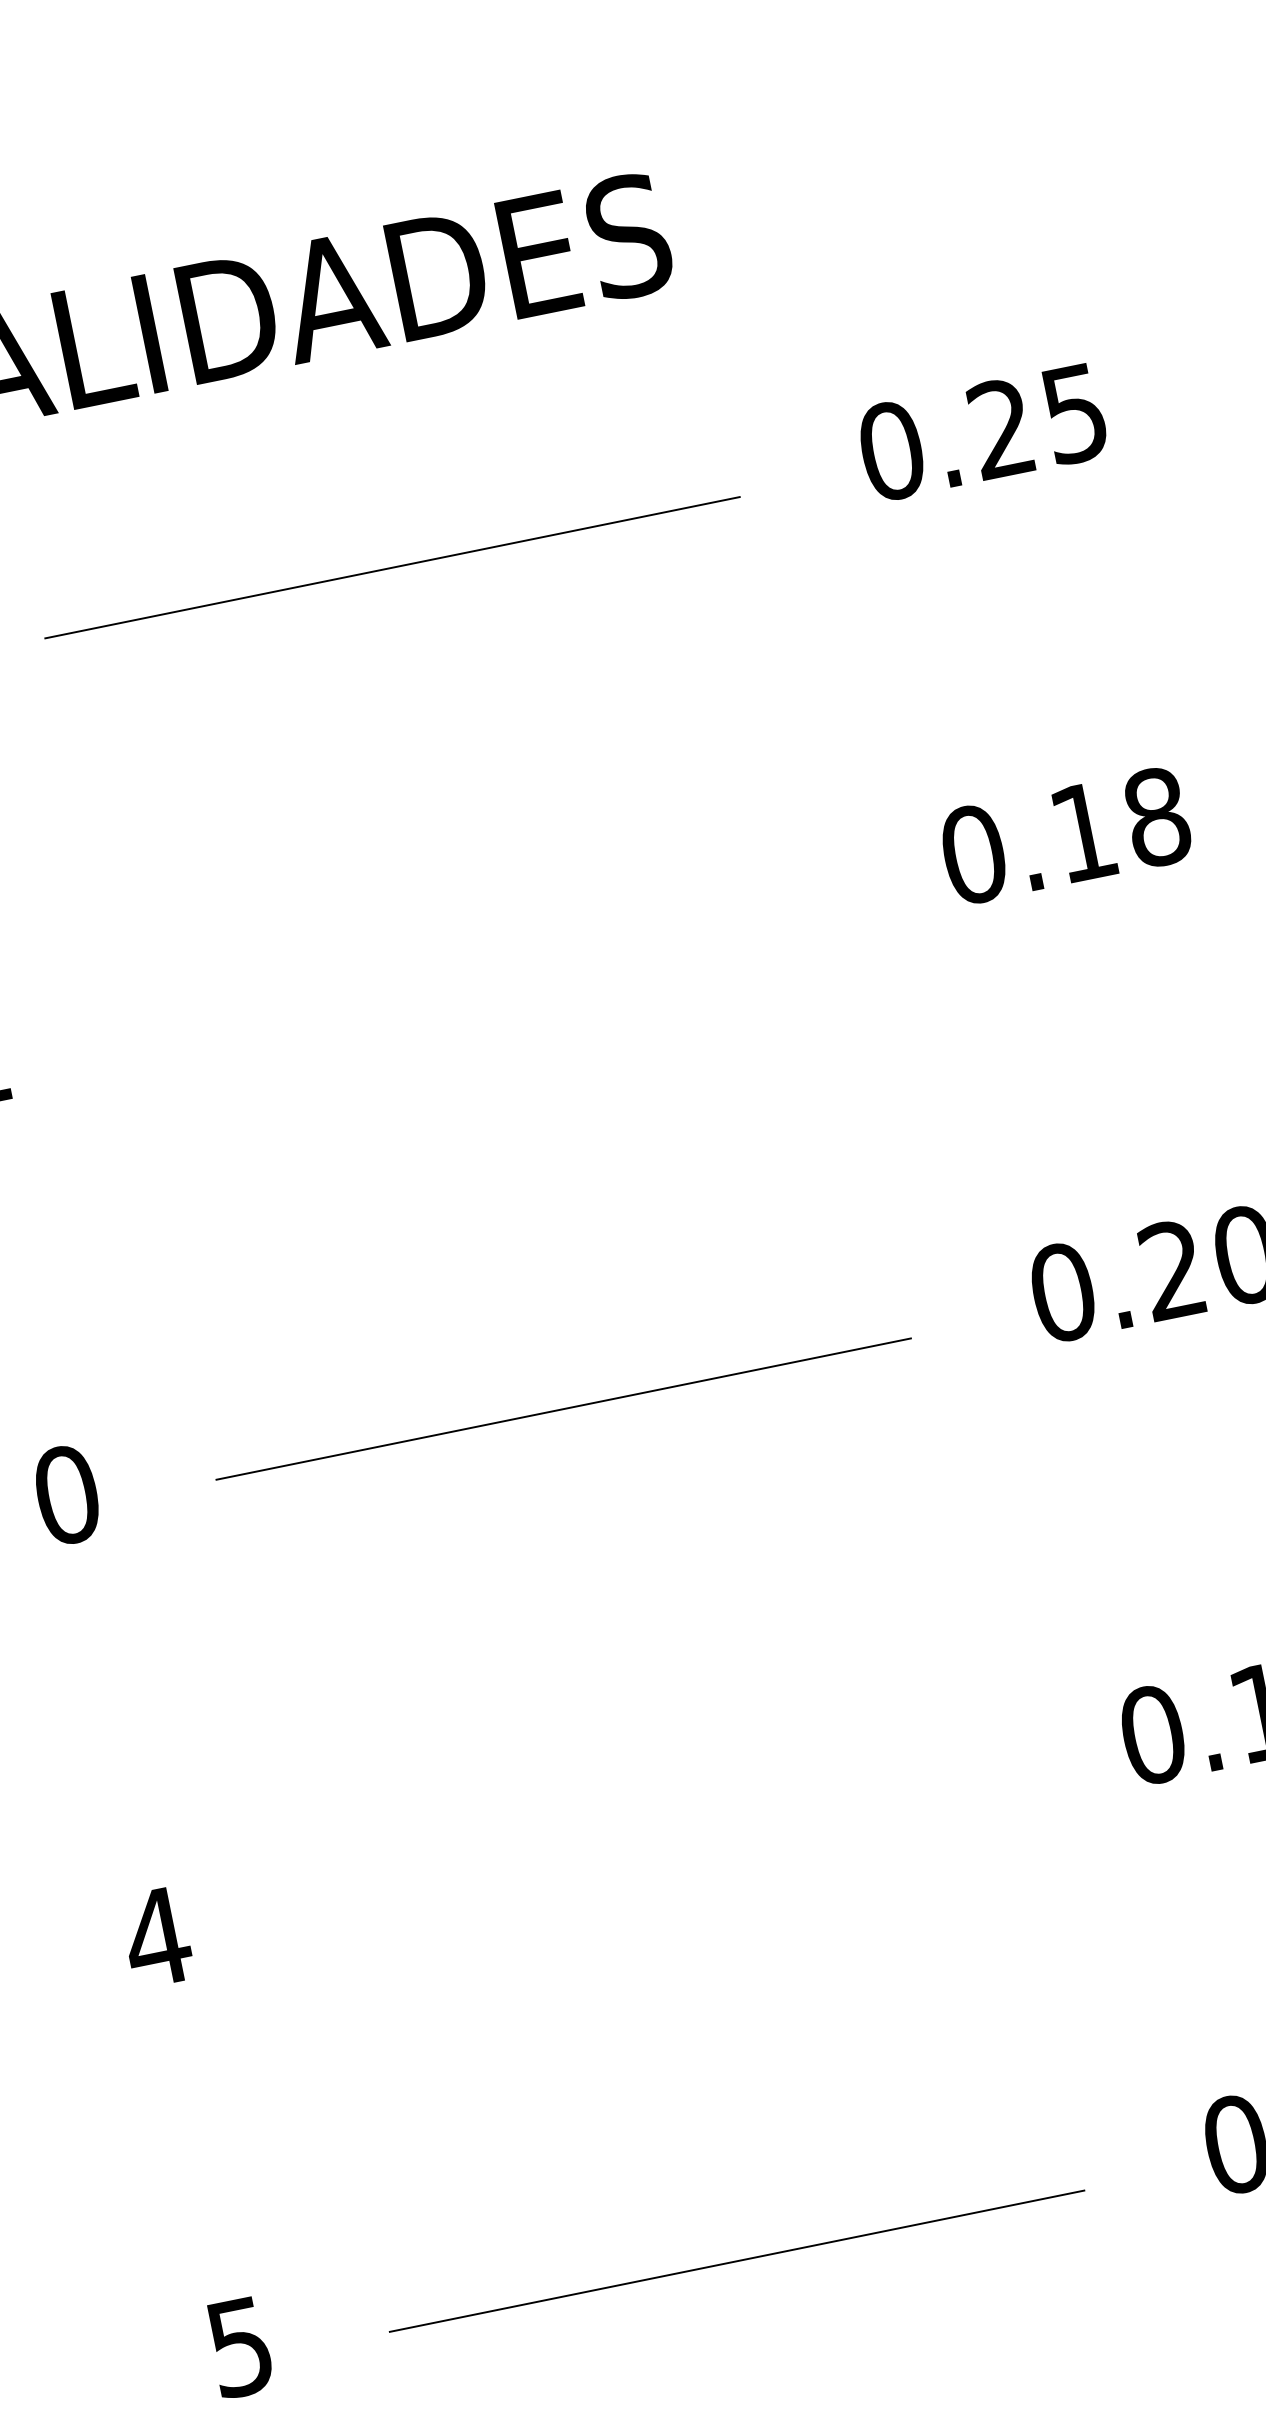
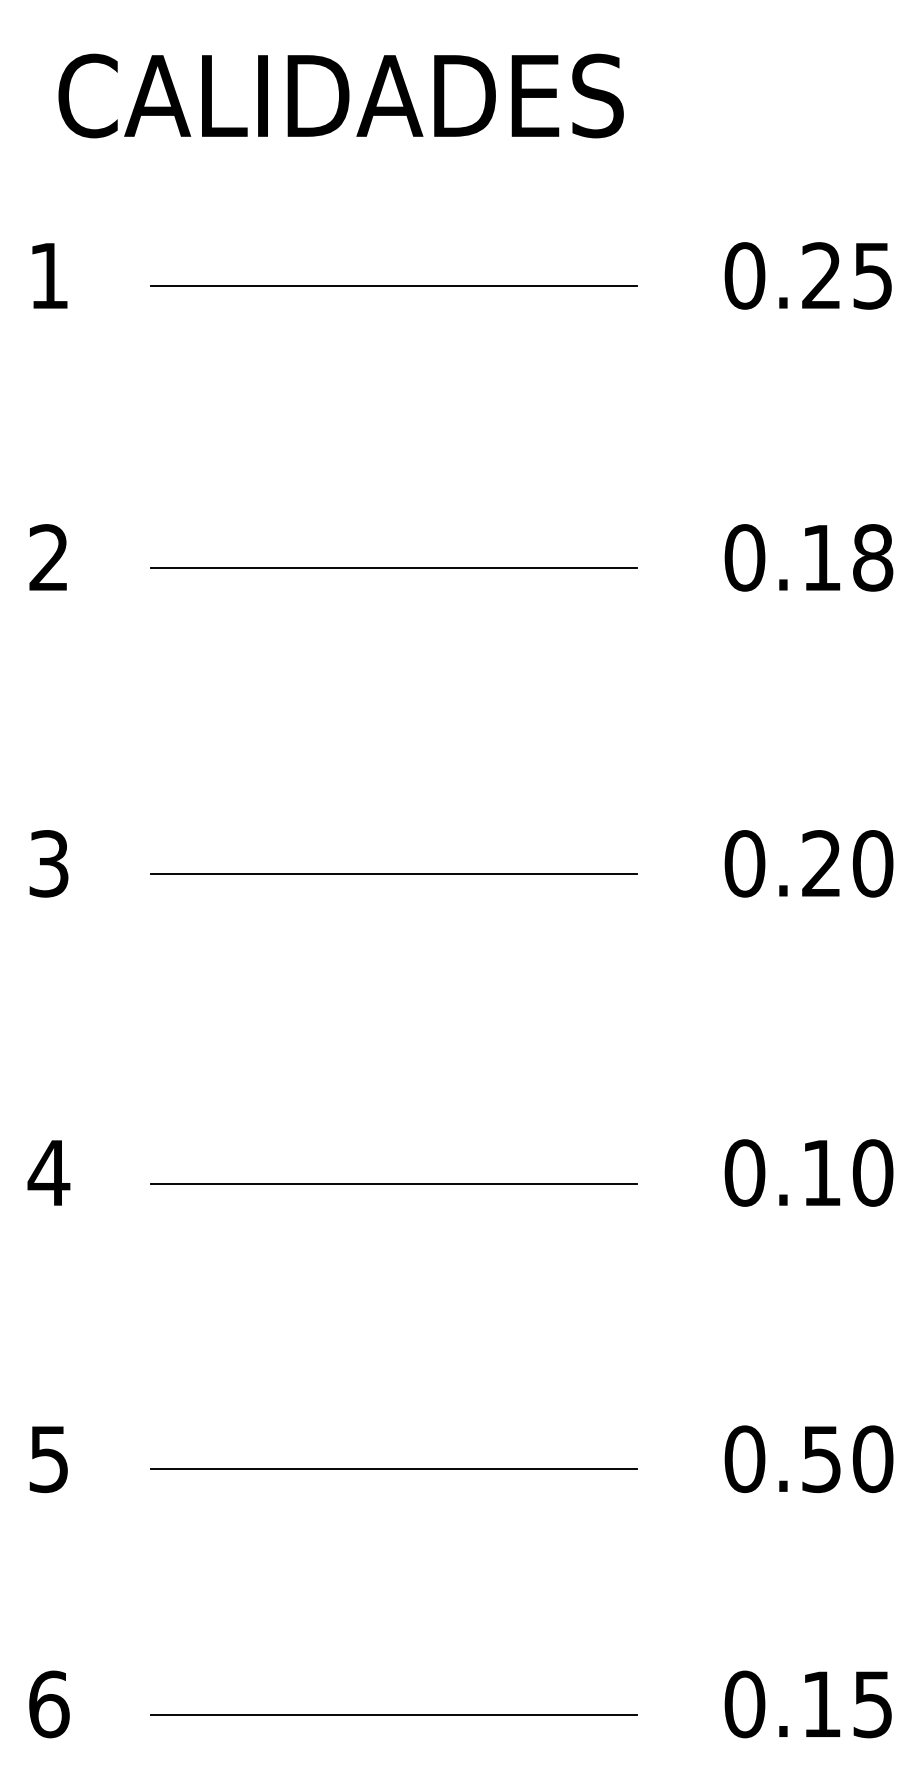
line: (473, 970) -> (393, 567), added
text: (67, 1494) -> (49, 863), 0 -> 3
line: (653, 1853) -> (393, 1184), added

